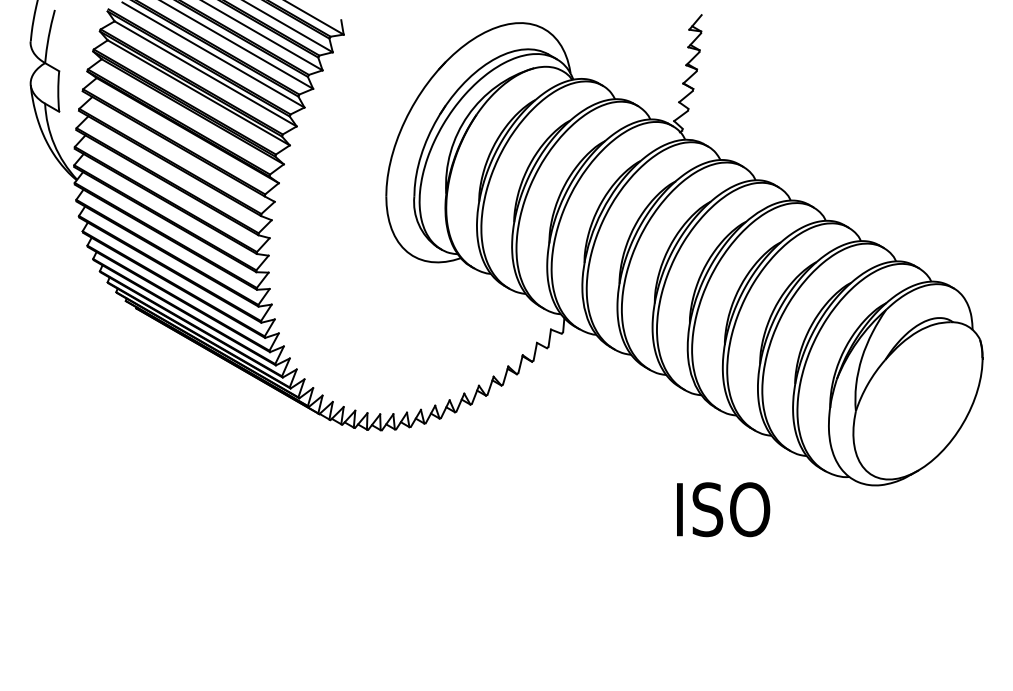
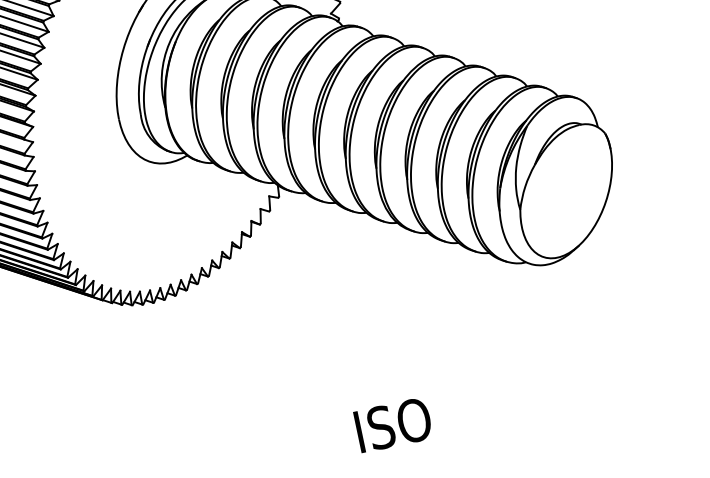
text: (723, 509) -> (393, 424), moved

